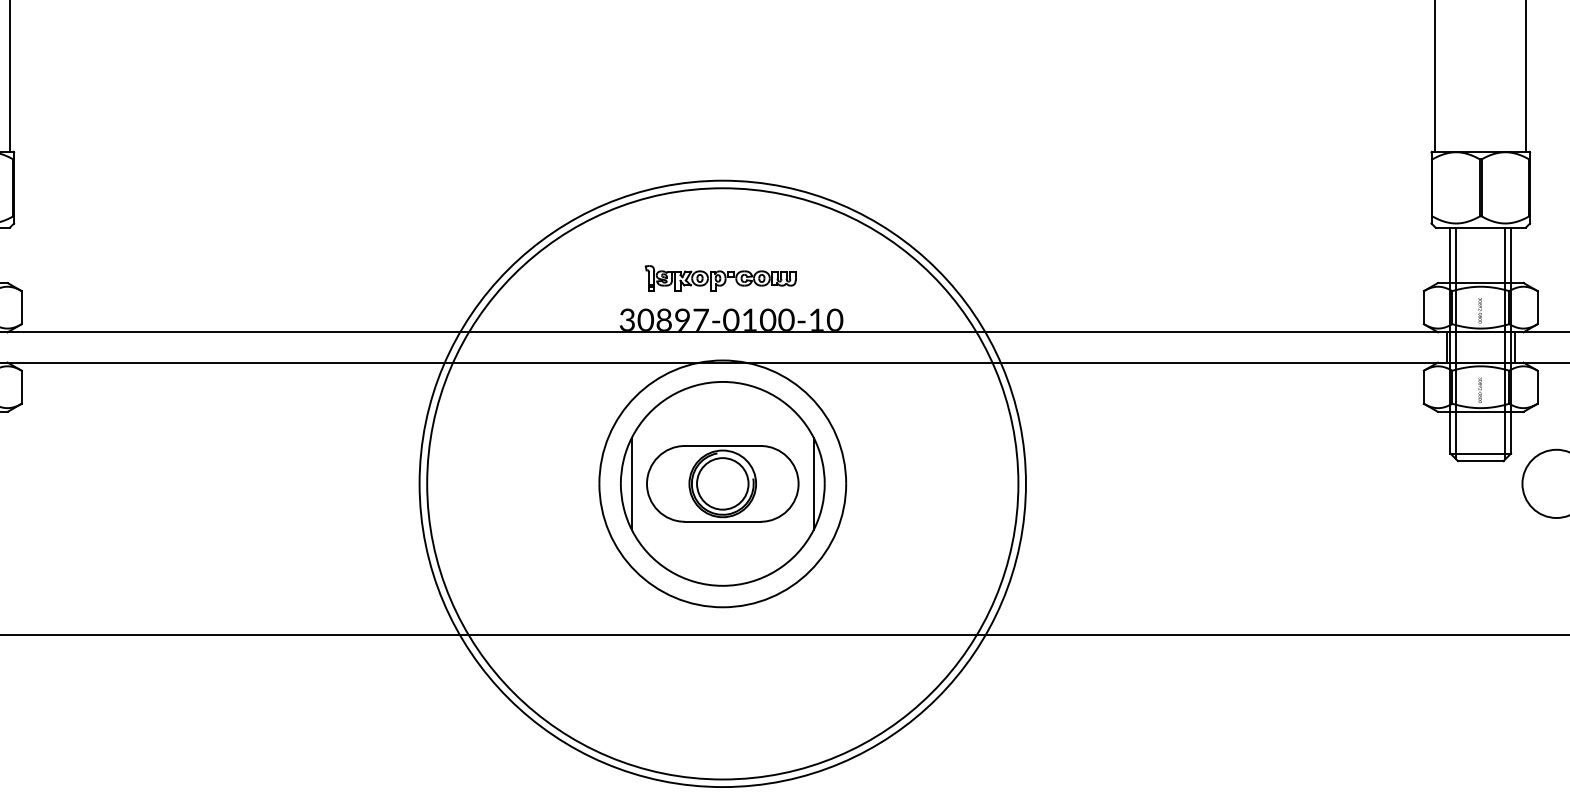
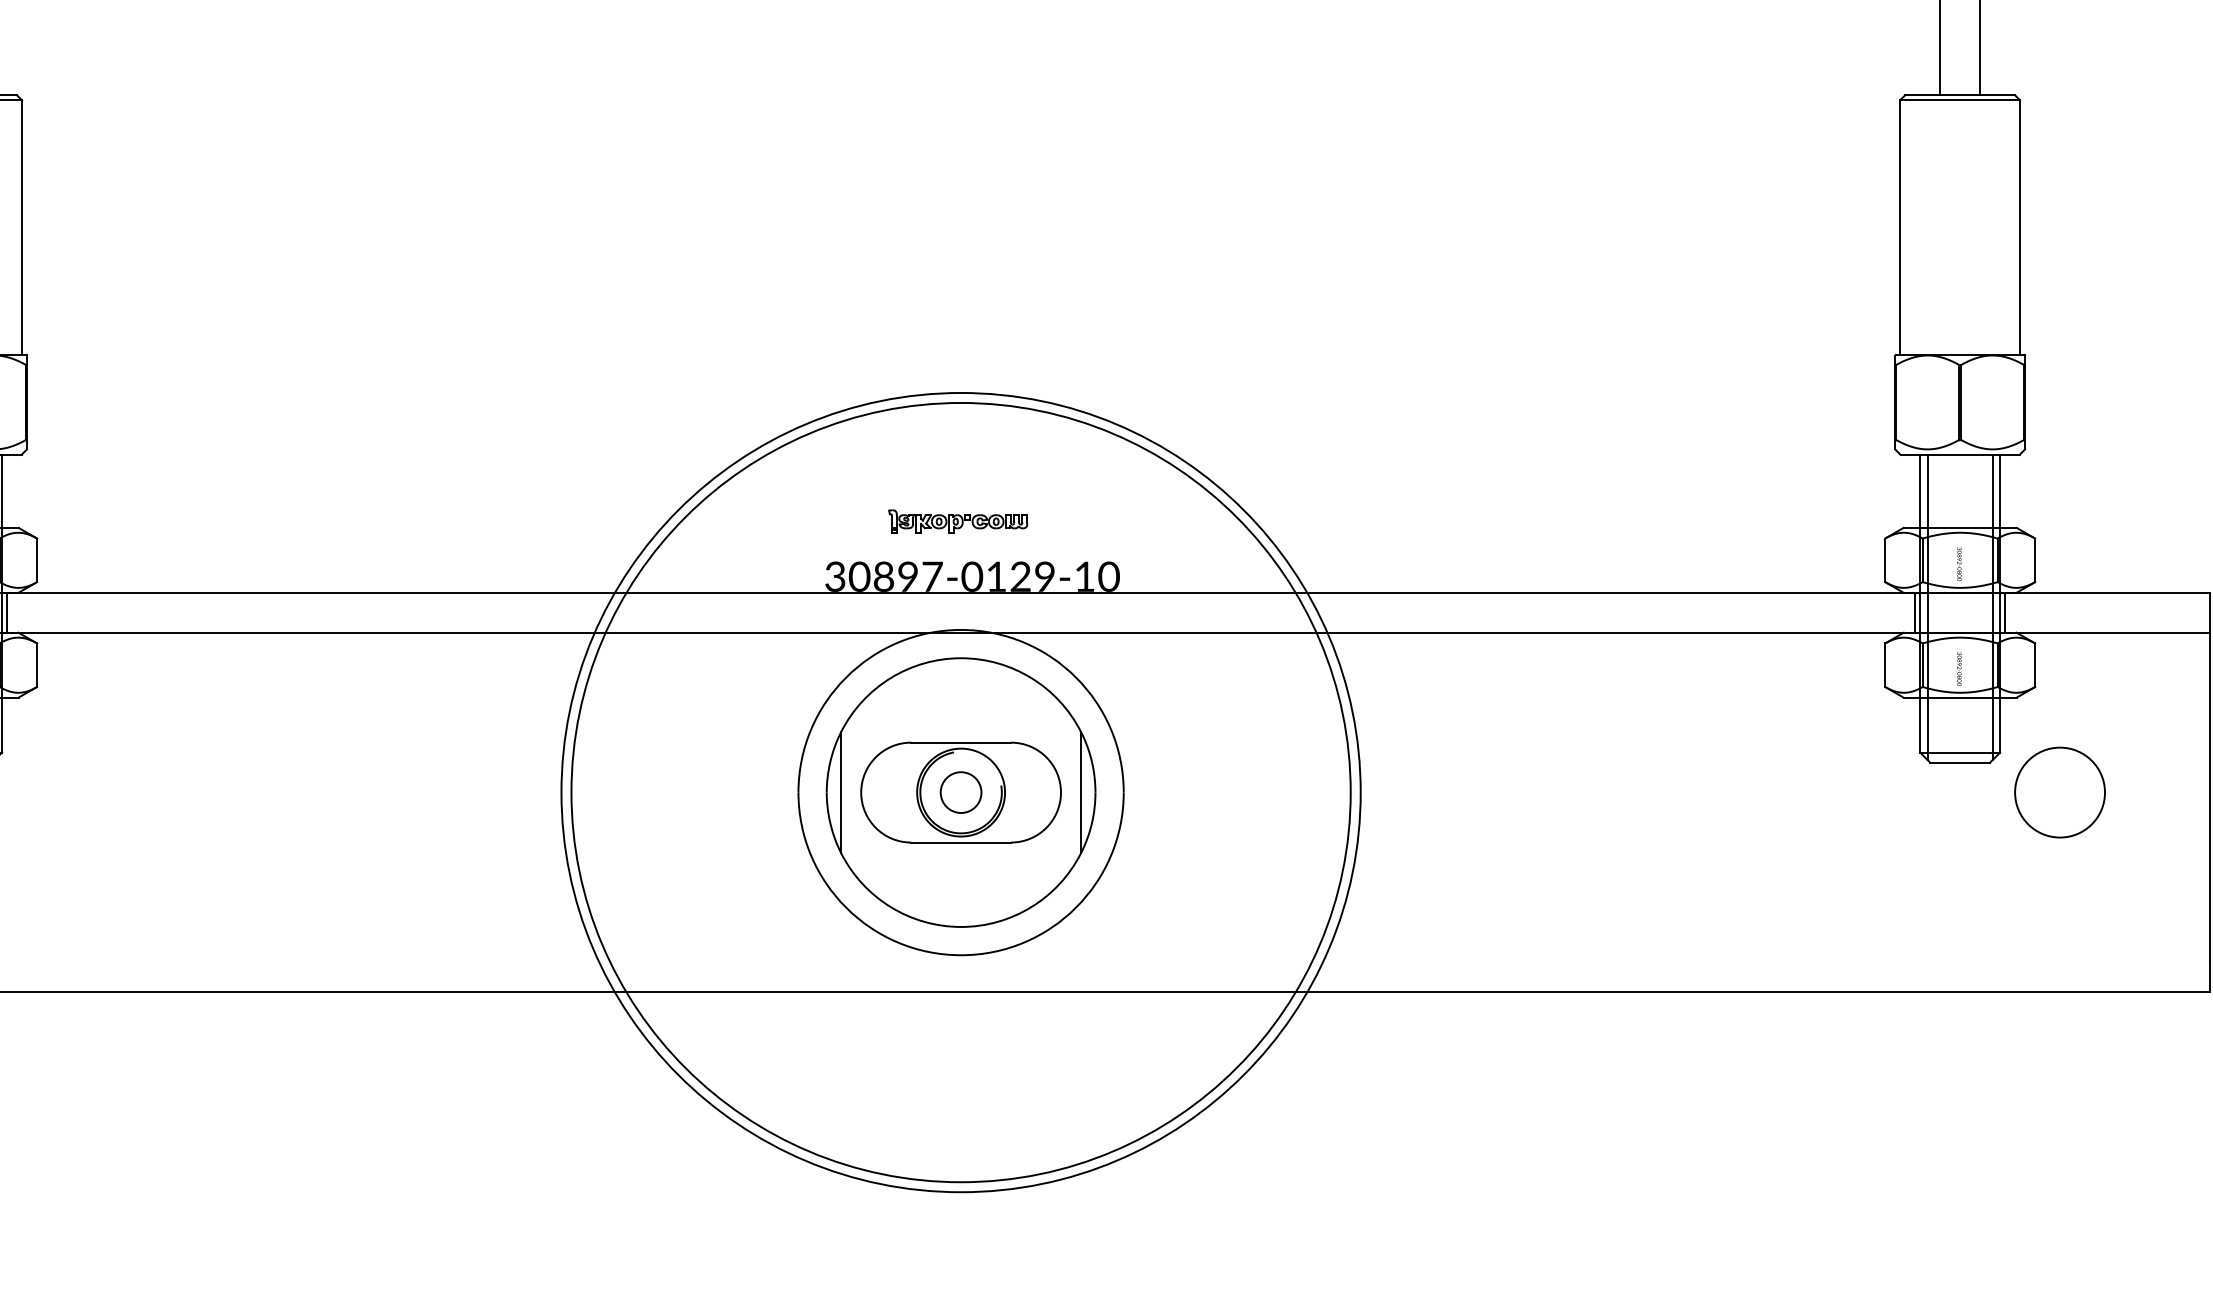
part: (720, 278) -> (957, 521), size x0.7
text: (776, 319) -> (1032, 576), 30897-0100-10 -> 30897-0129-10
circle: (723, 483) -> (961, 792), size x0.6

